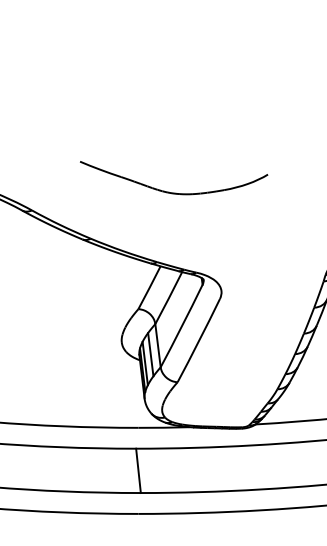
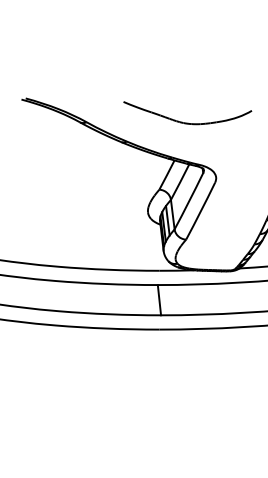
part: (173, 191) -> (187, 122), moved

